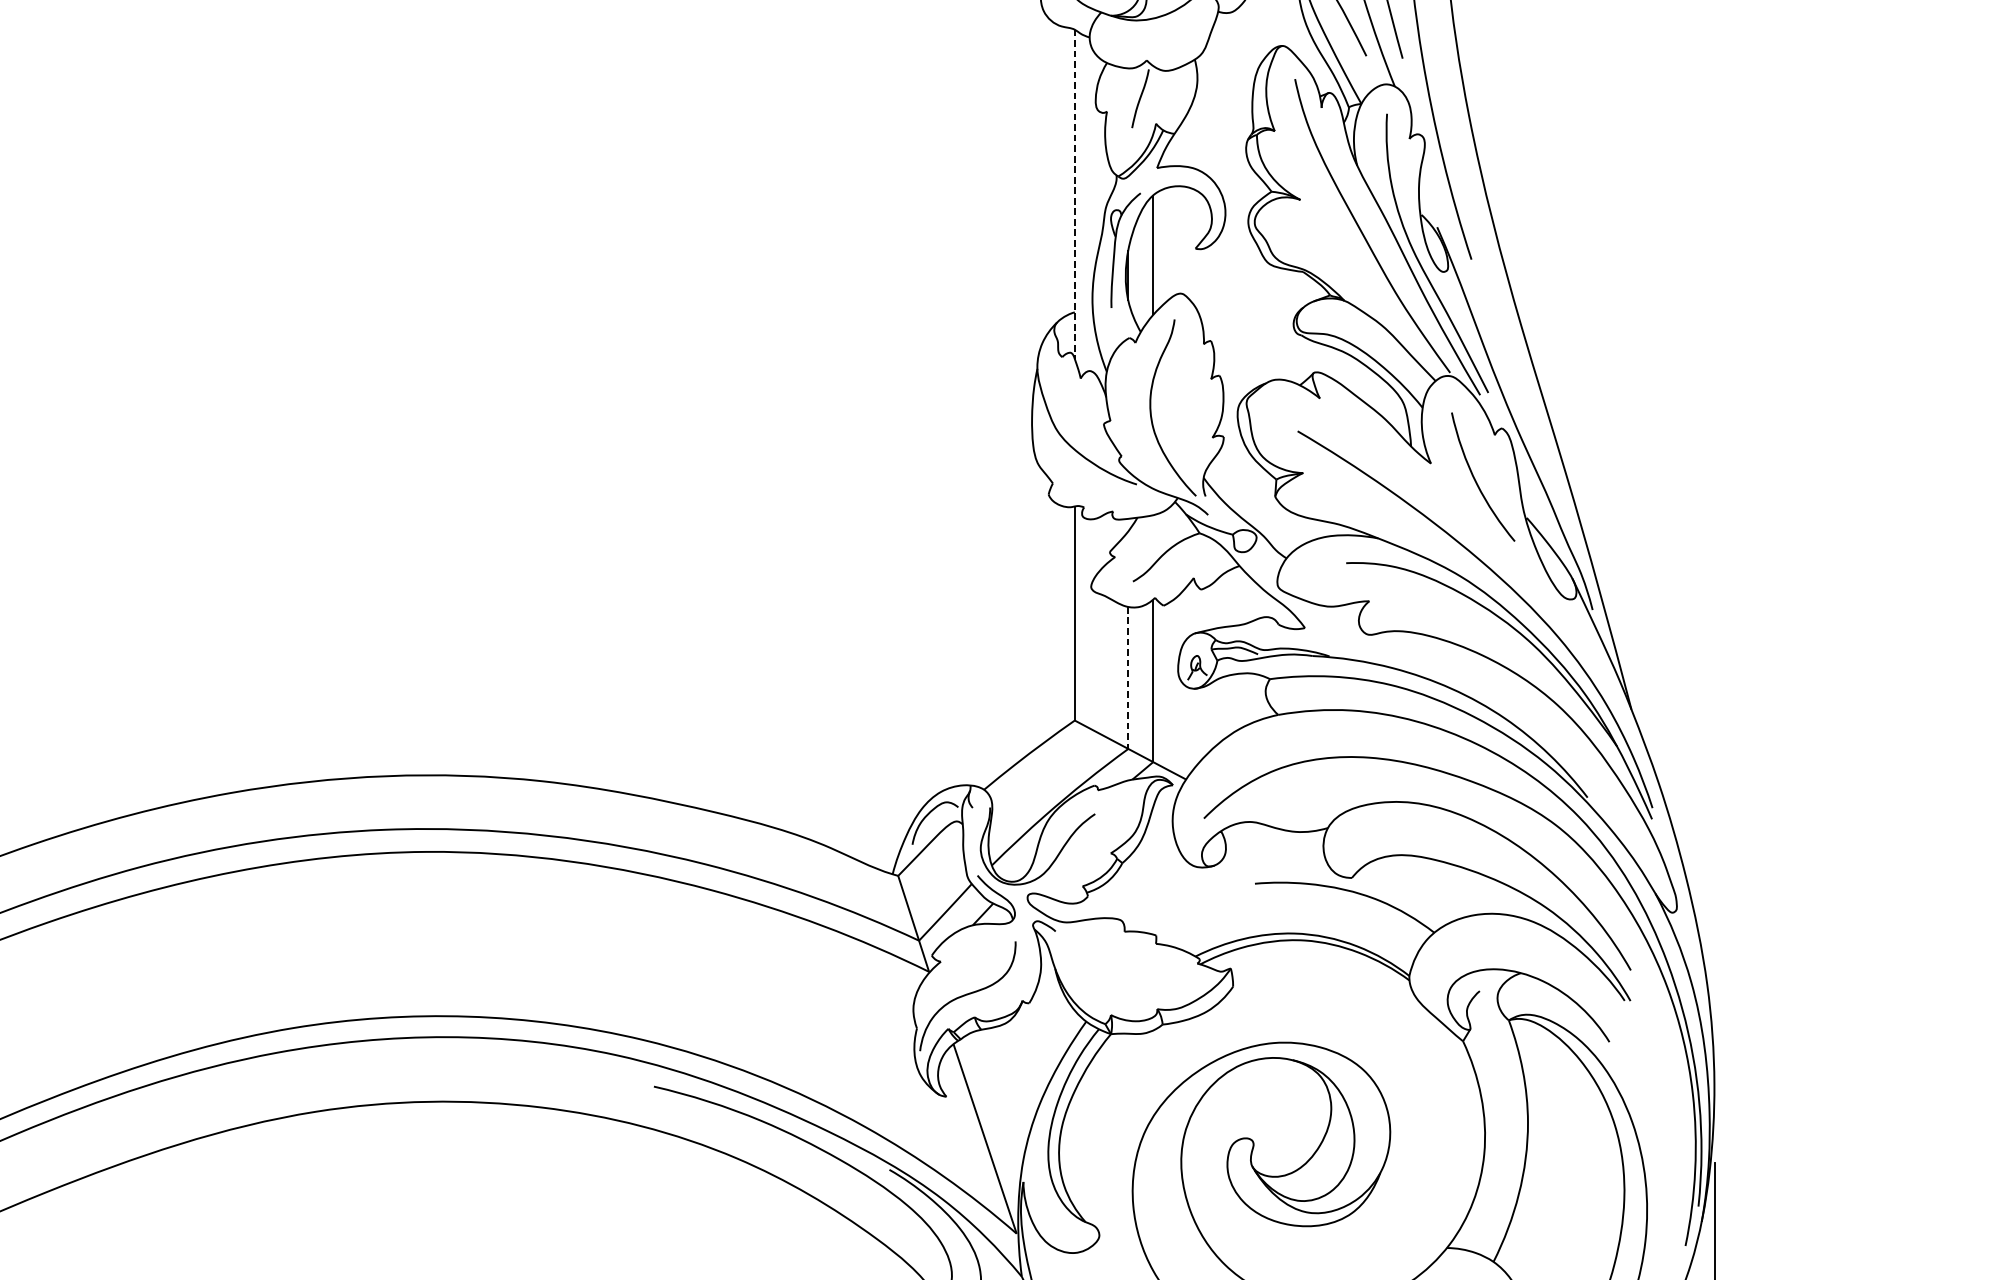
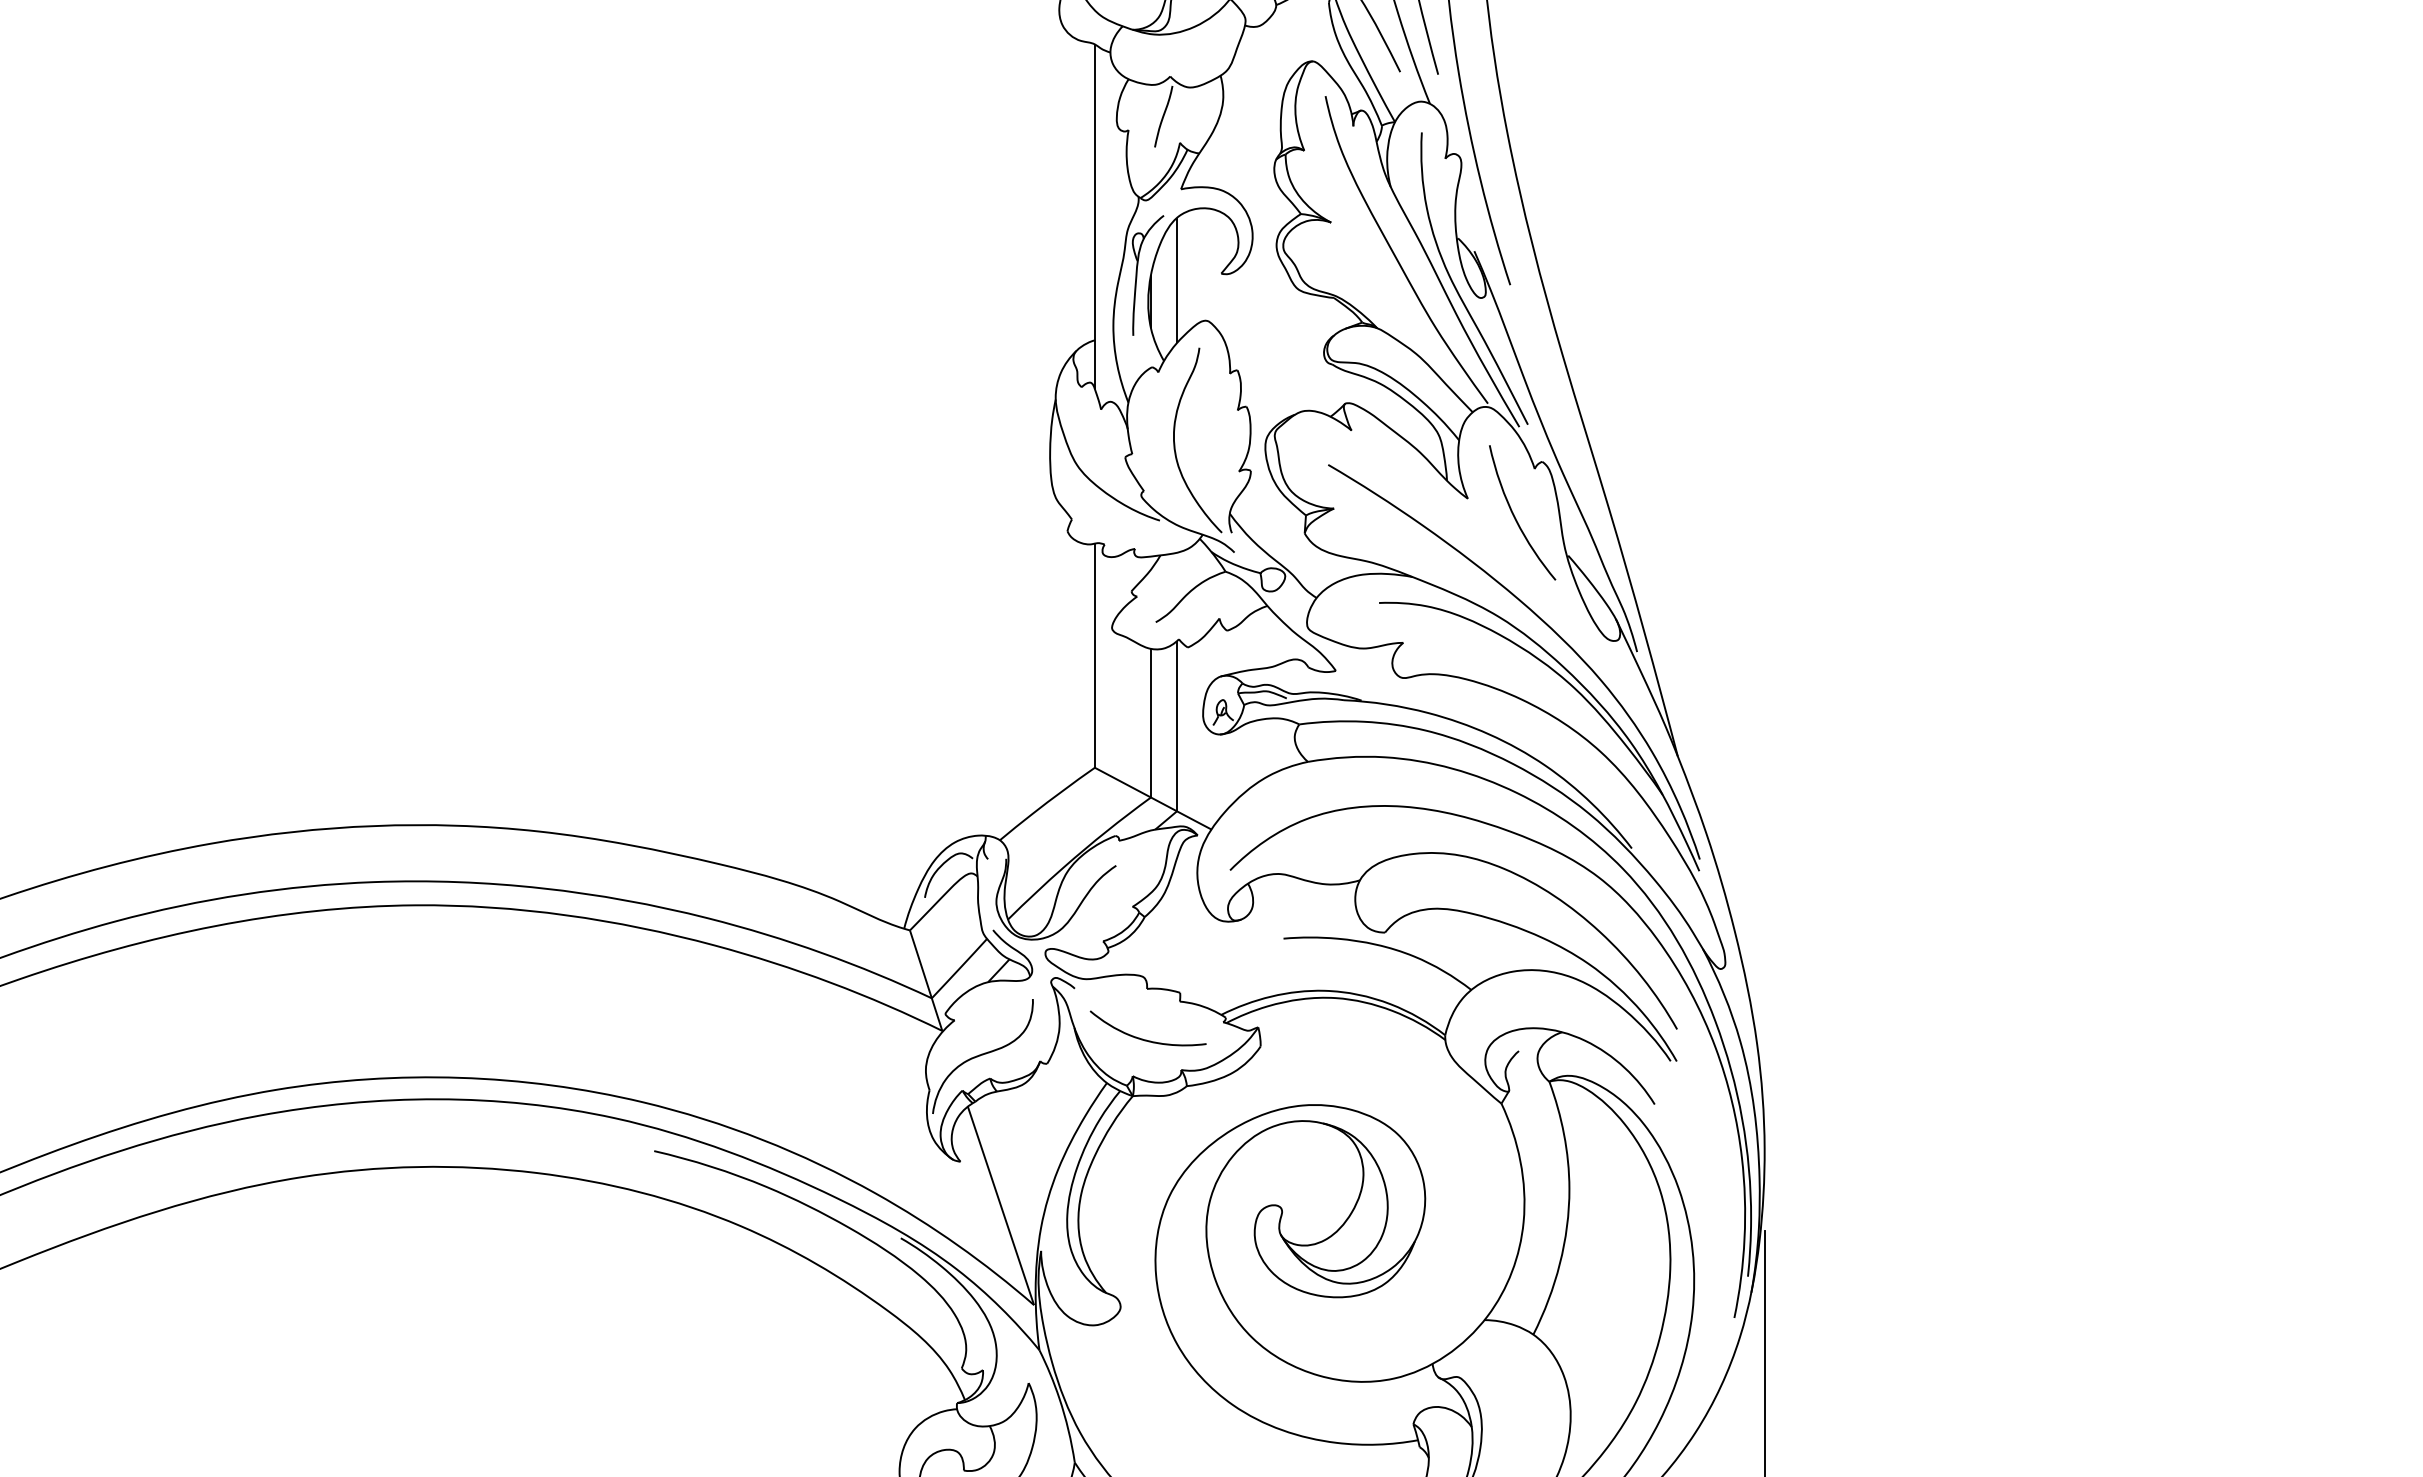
line: (1074, 195) -> (1094, 217), dashed -> solid
line: (1127, 678) -> (1150, 723), dashed -> solid
curve: (1124, 980) -> (1146, 1039), added

